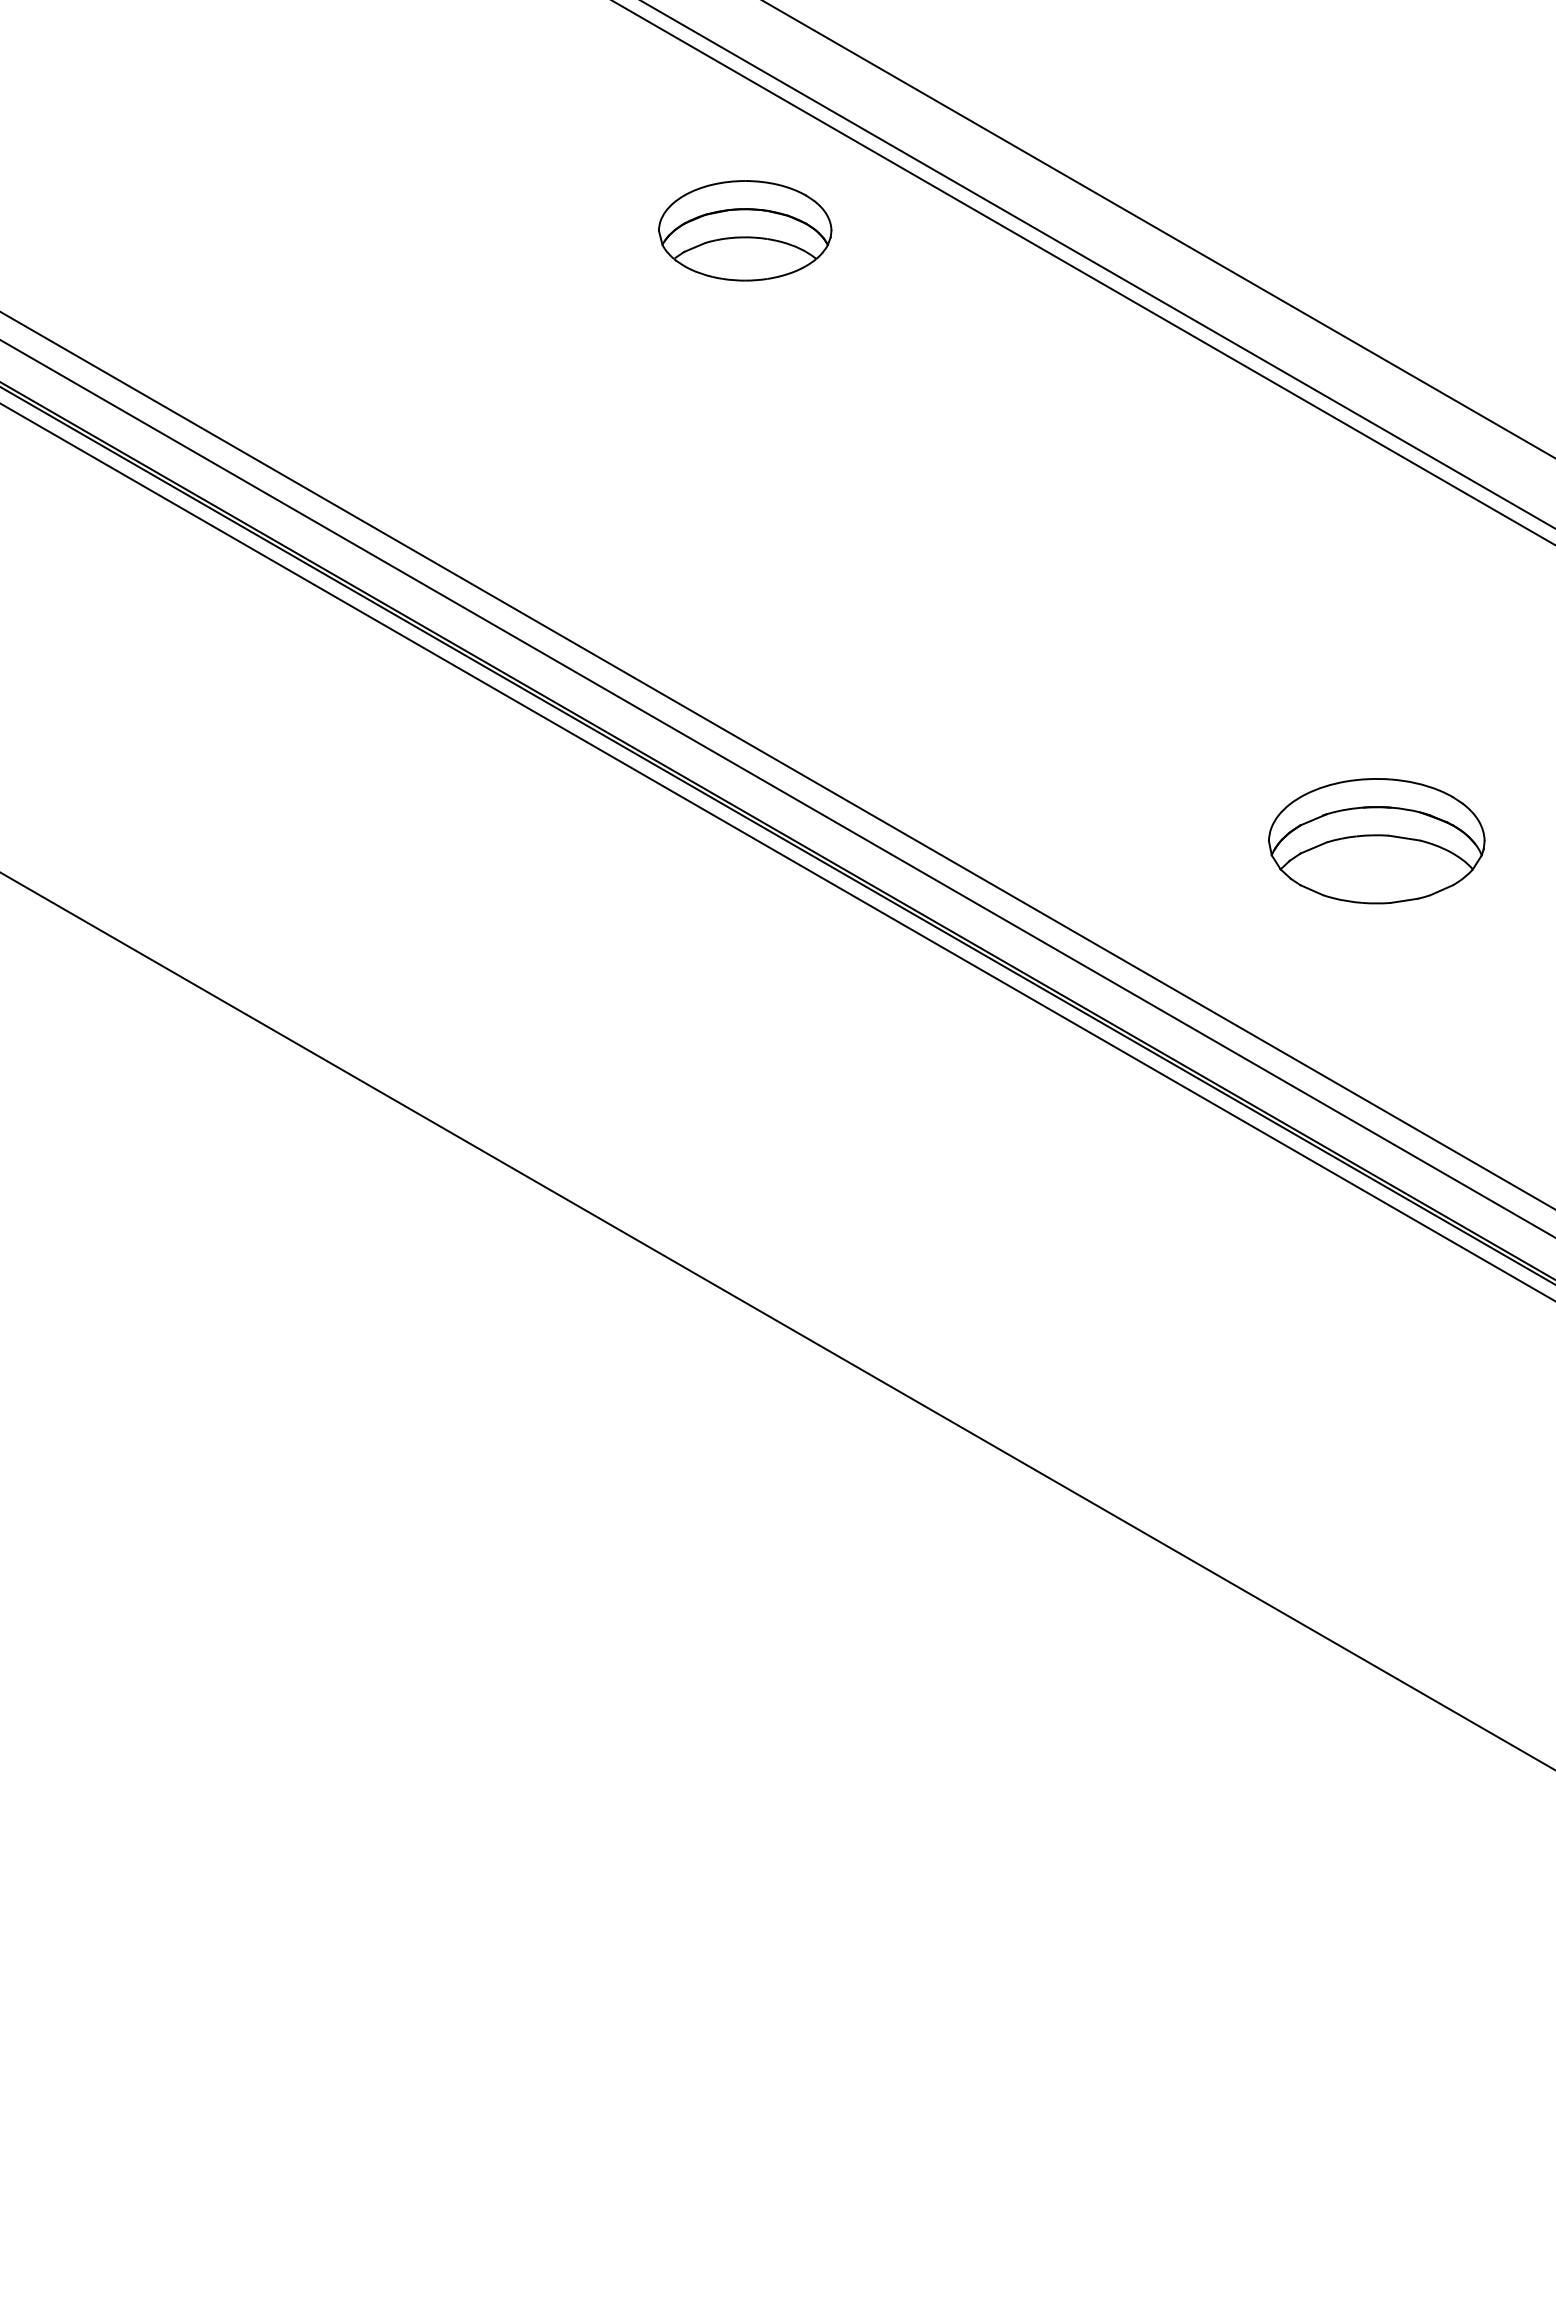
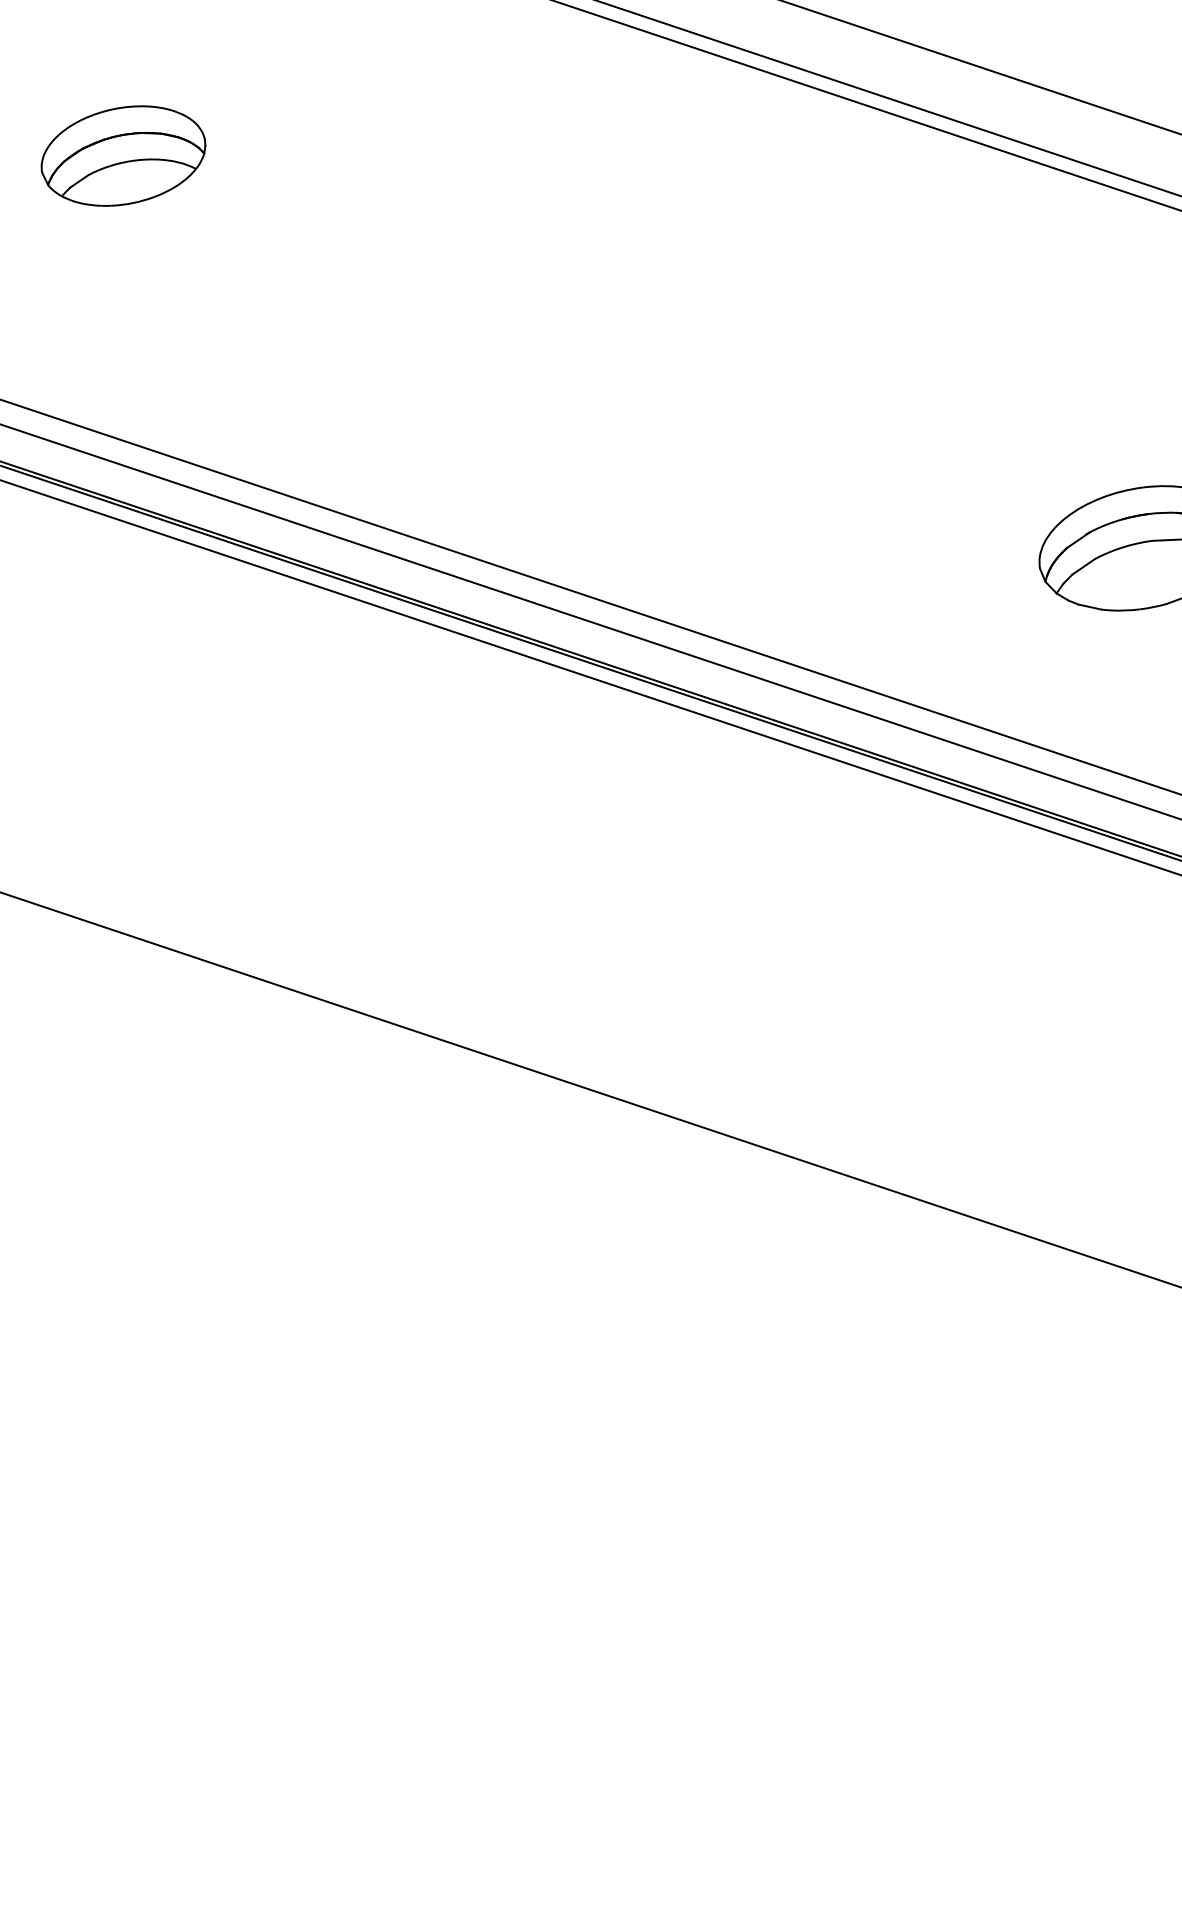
part: (745, 230) -> (123, 155), moved

